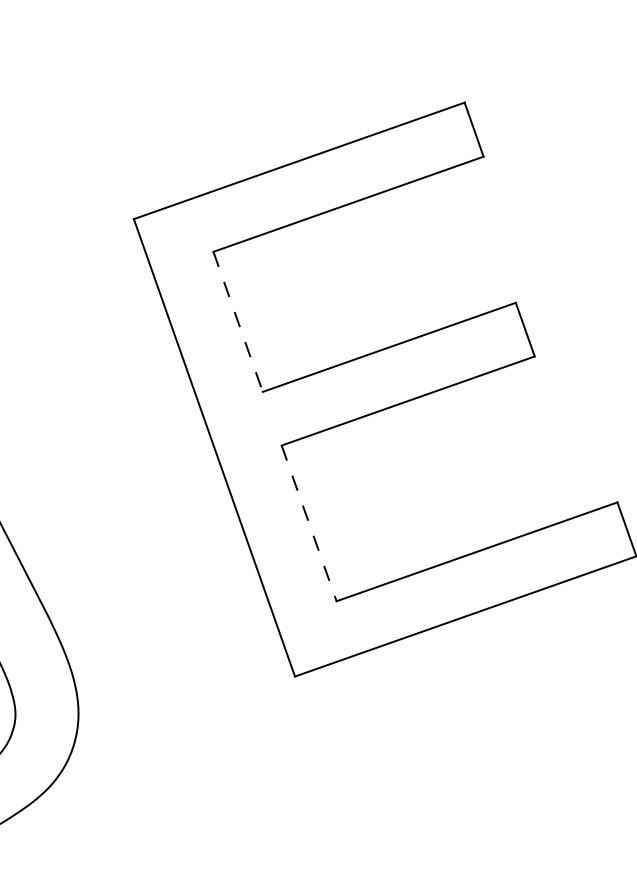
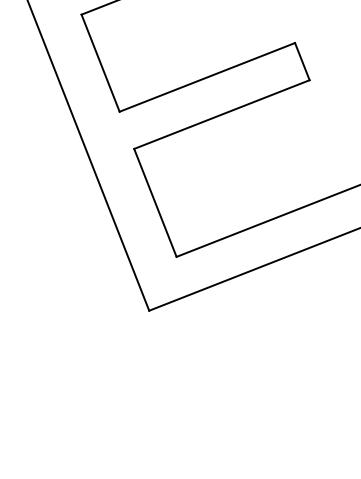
line: (238, 322) -> (100, 63), dashed -> solid
line: (309, 523) -> (155, 202), dashed -> solid

